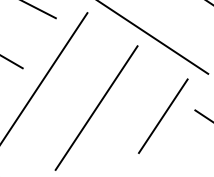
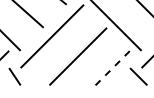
line: (164, 114) -> (113, 67), solid -> dashed

